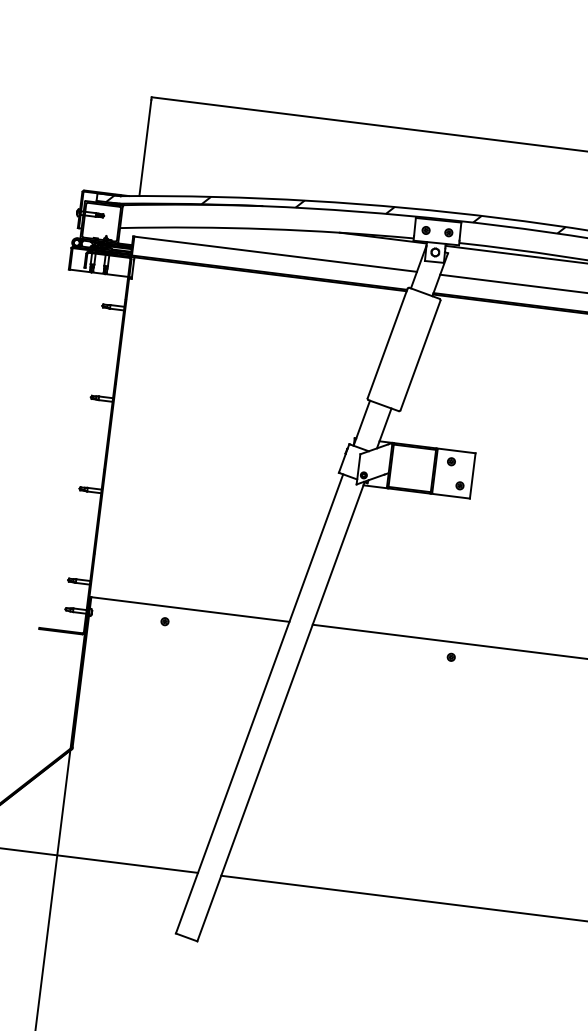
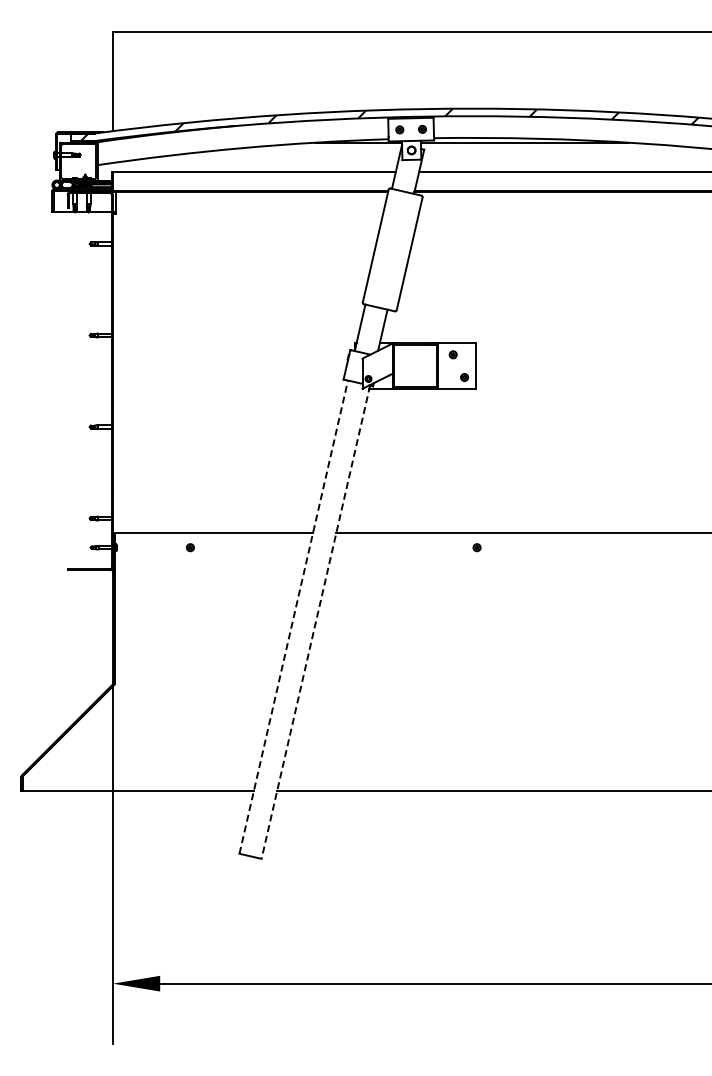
line: (259, 704) -> (293, 617), solid -> dashed
line: (280, 711) -> (315, 622), solid -> dashed

